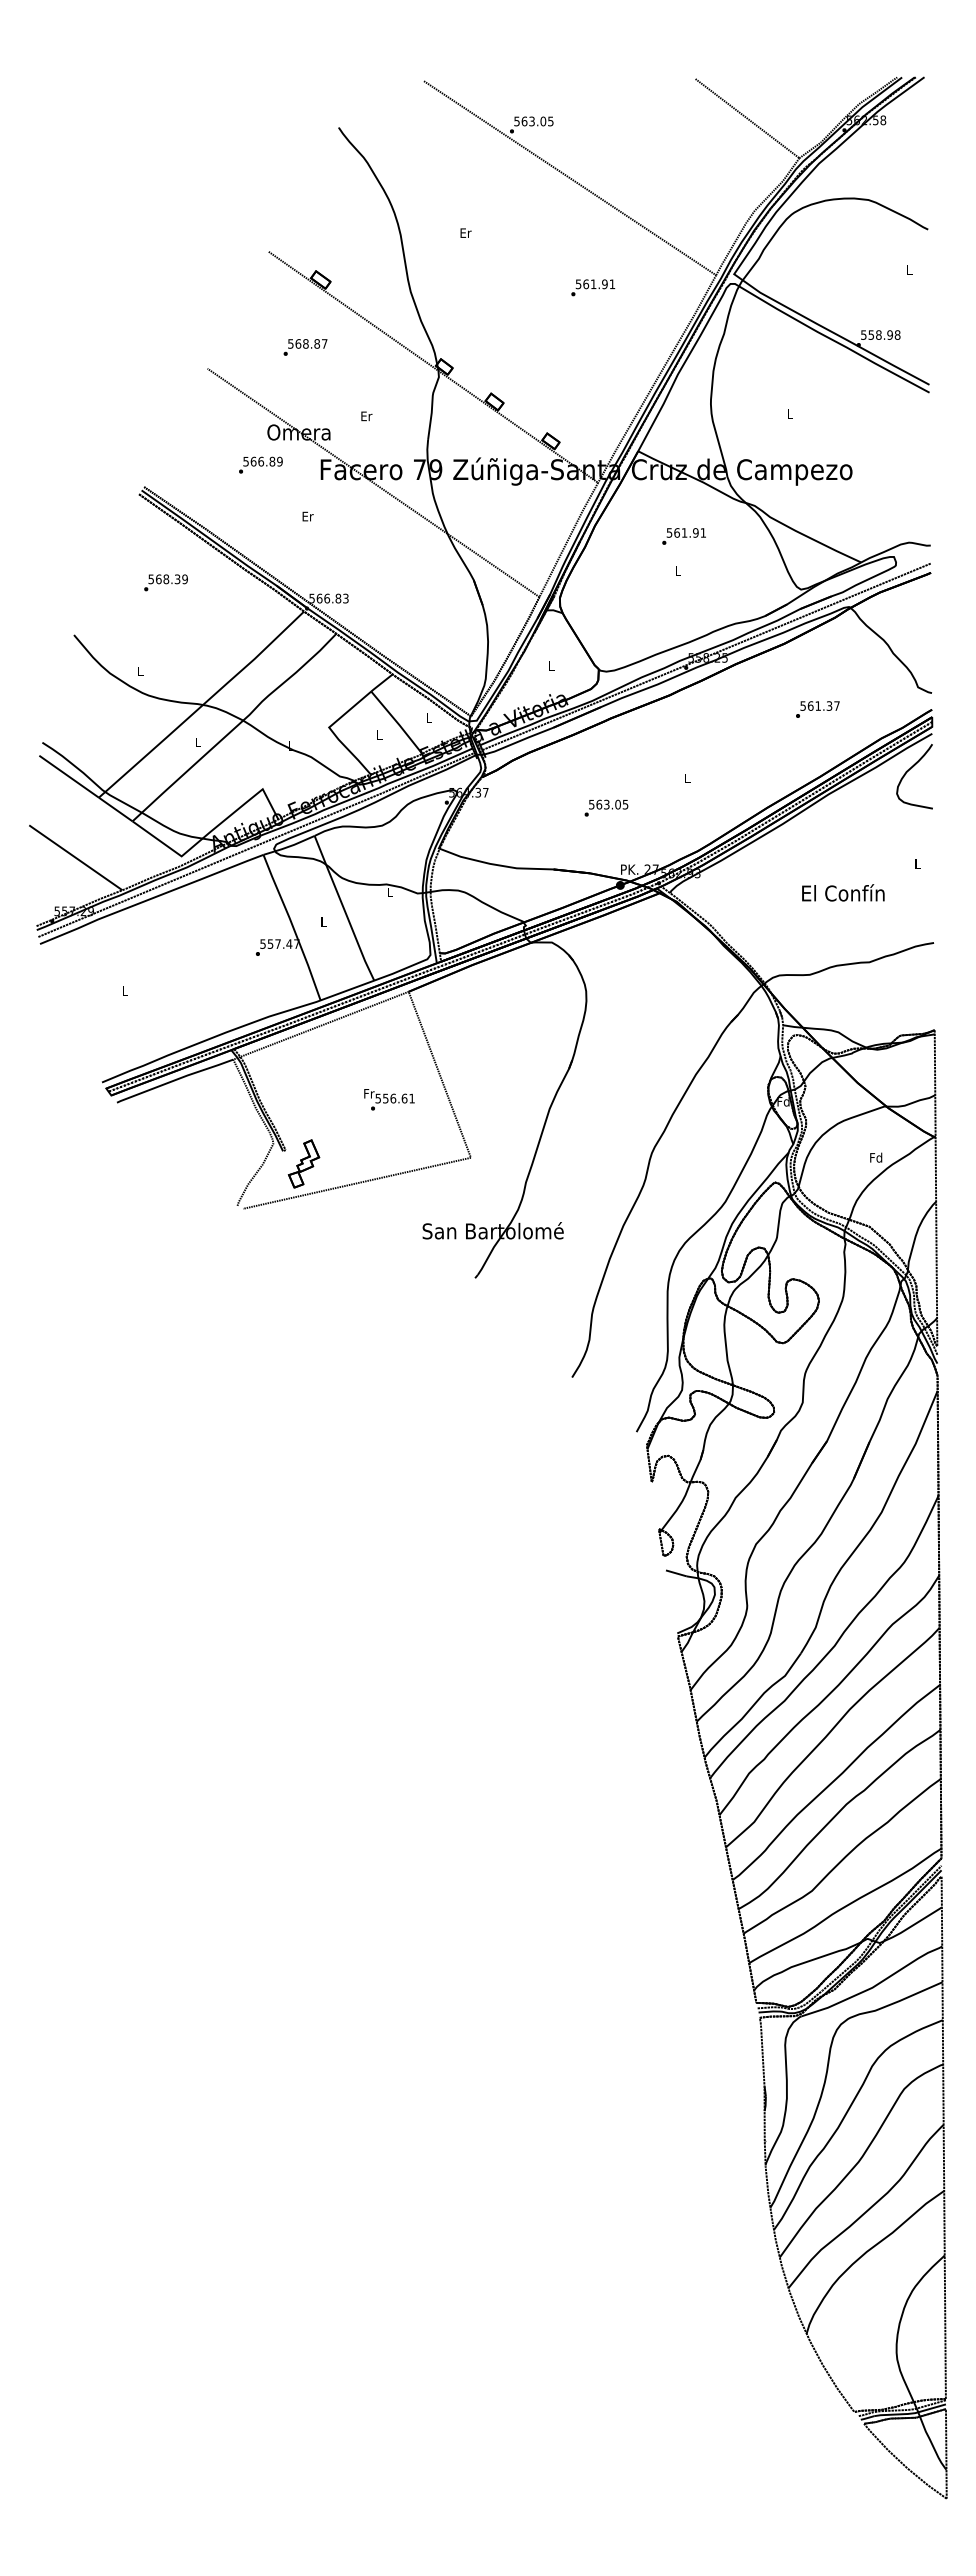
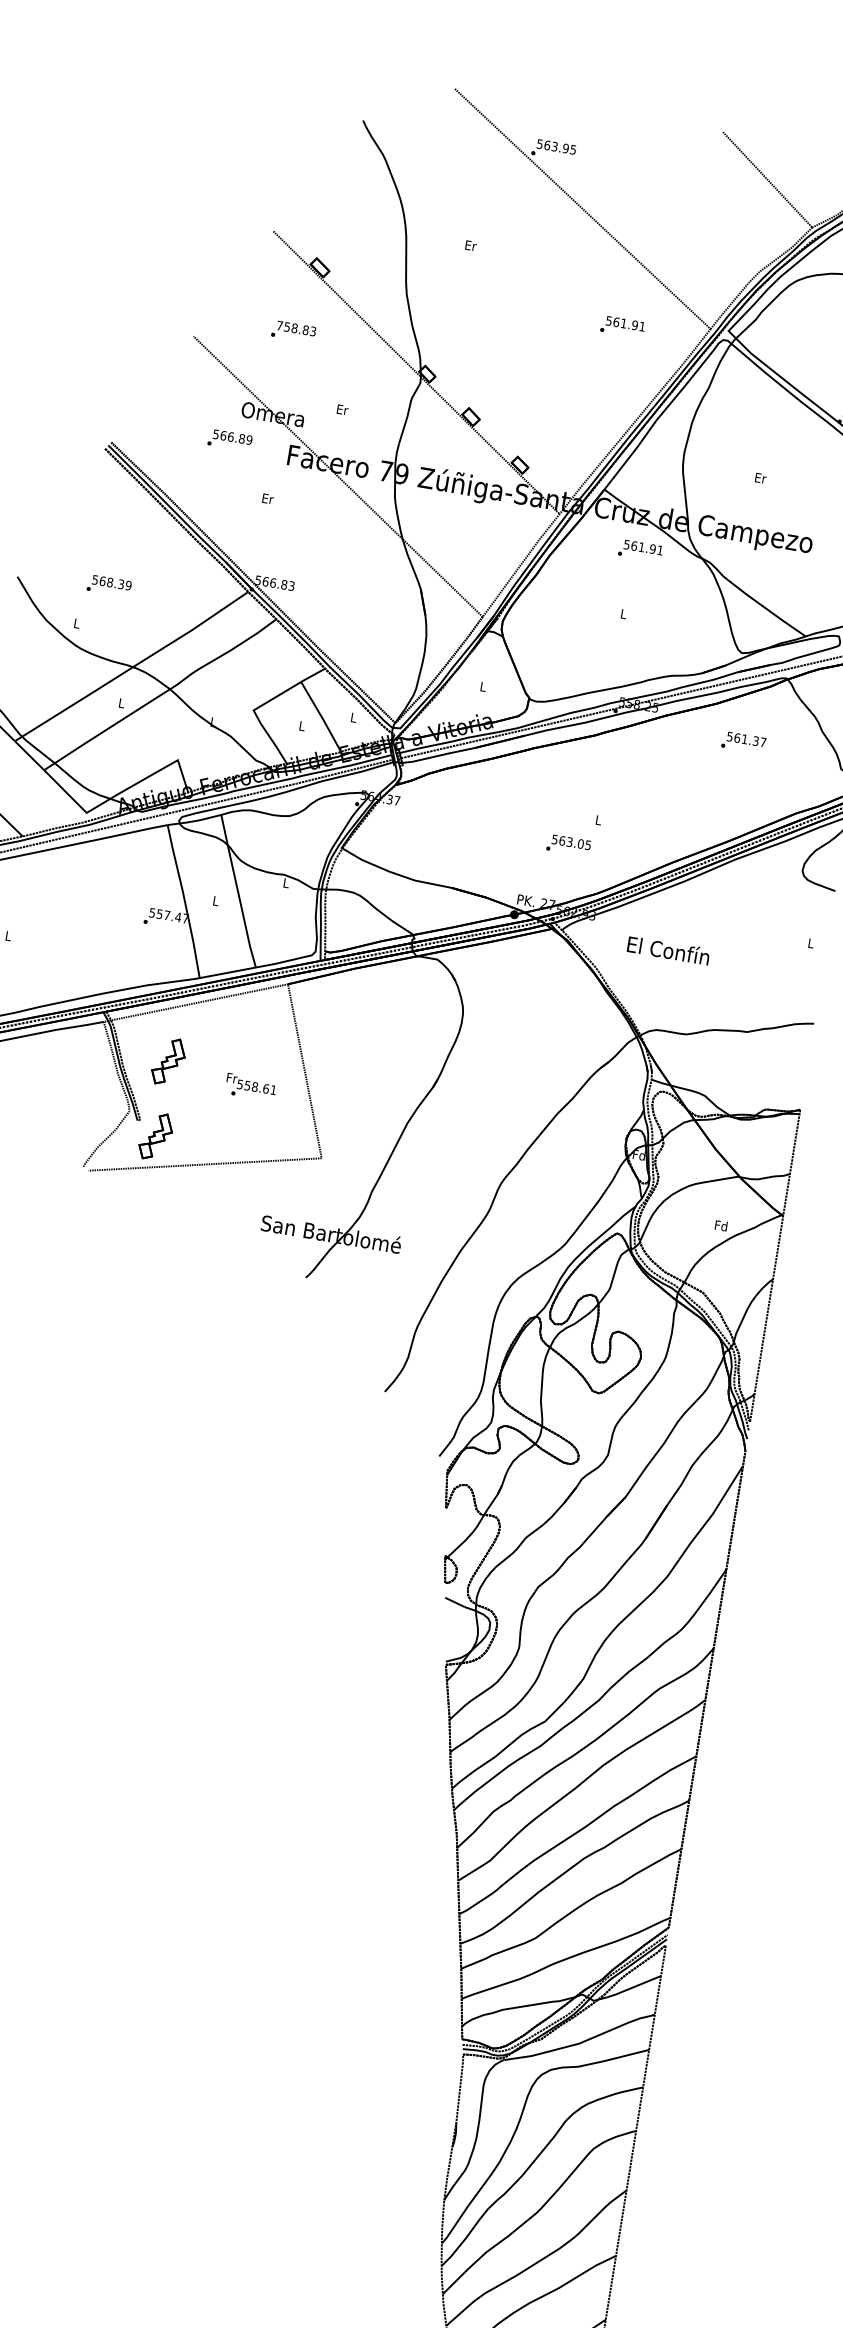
text: (543, 121) -> (566, 148), 563.05 -> 563.95
text: (593, 287) -> (623, 326), moved
text: (307, 343) -> (296, 328), 568.87 -> 758.83
text: (790, 413) -> (760, 477), L -> Er
text: (683, 536) -> (640, 550), moved
text: (165, 582) -> (108, 585), moved
text: (817, 709) -> (743, 742), moved
text: (606, 807) -> (568, 844), moved
text: (843, 892) -> (668, 950), moved
part: (303, 1087) -> (168, 1061), added
text: (393, 1098) -> (255, 1086), 556.61 -> 558.61

